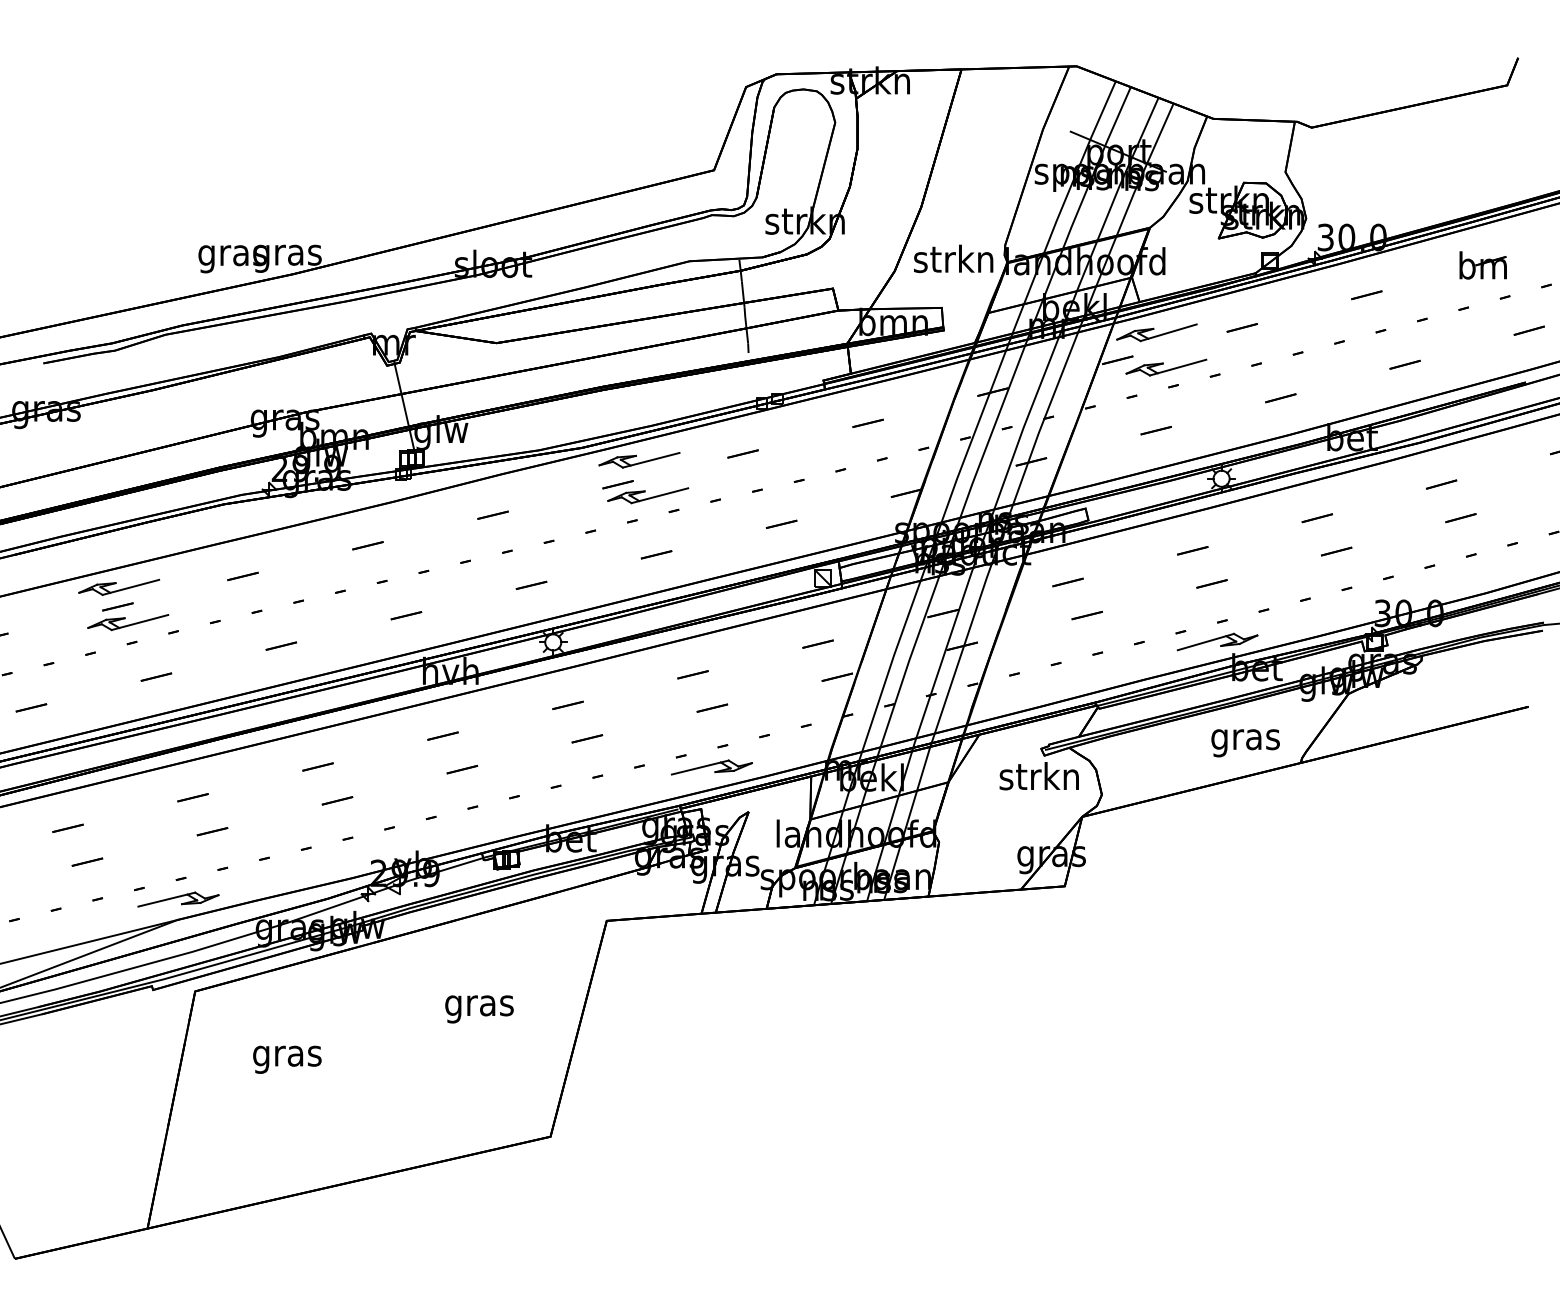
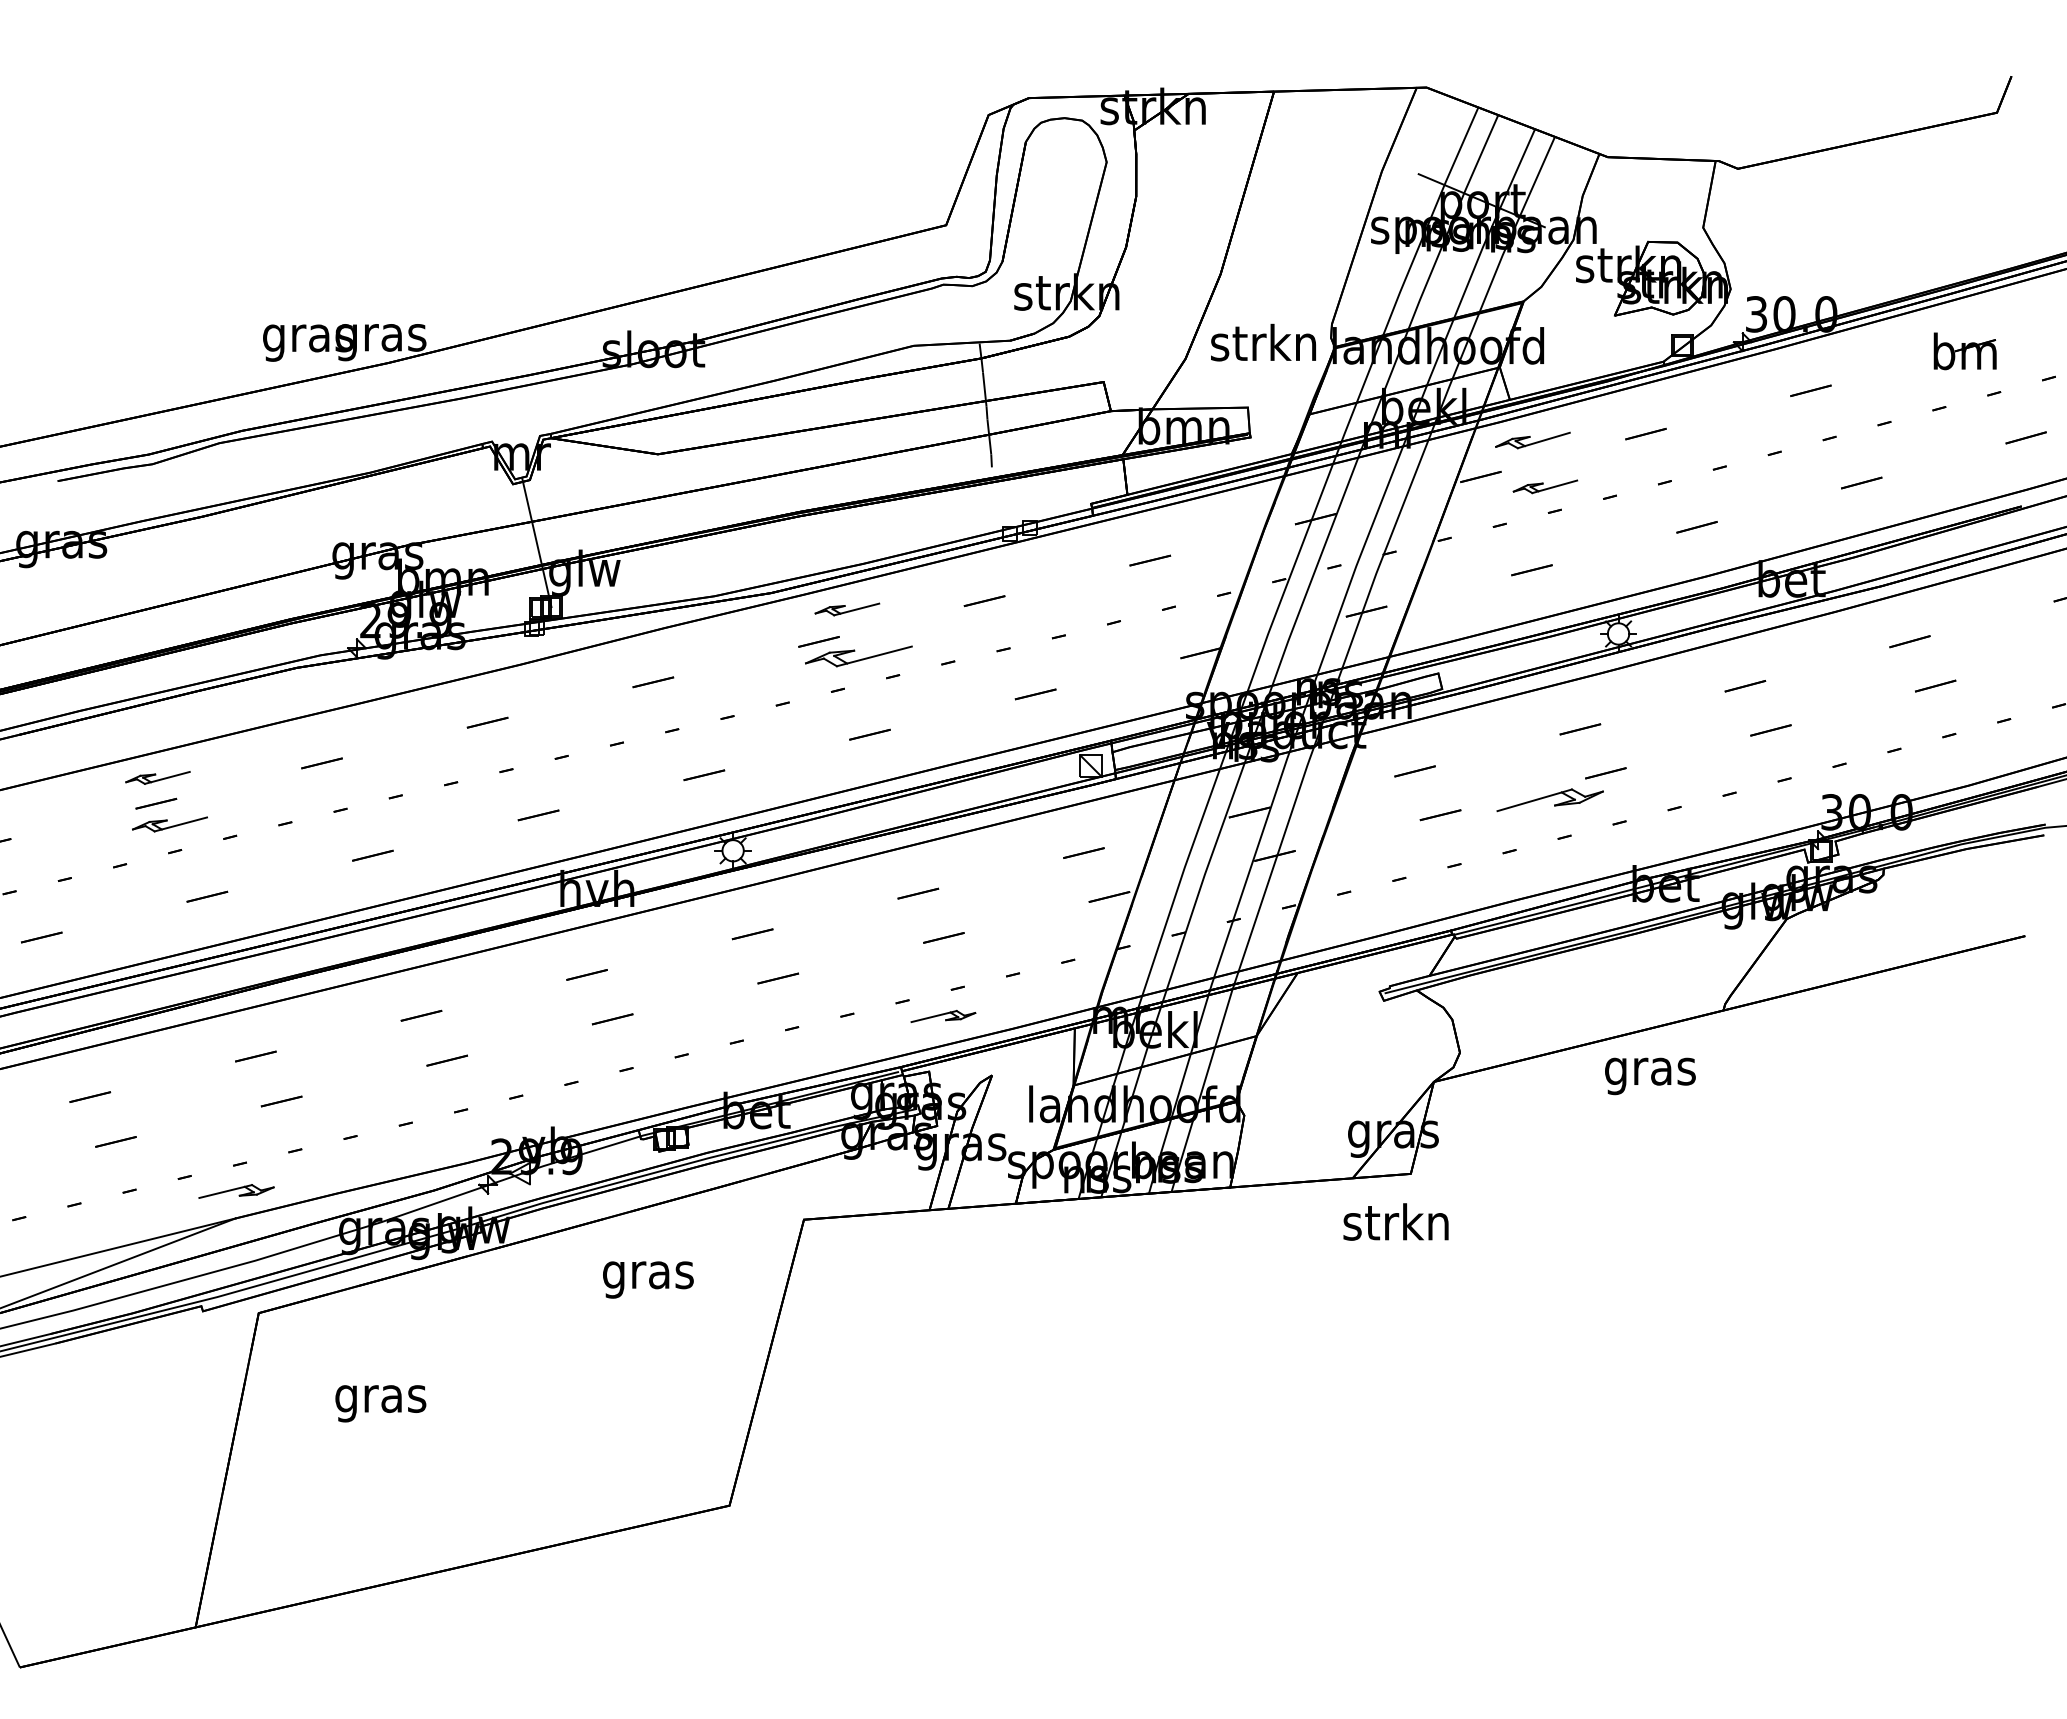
part: (1156, 332) -> (1532, 440), size x0.7
part: (1166, 367) -> (1545, 486), size x0.6
part: (639, 460) -> (847, 609), size x0.6
part: (118, 587) -> (157, 777), size x0.6
part: (127, 622) -> (169, 824), size x0.7
part: (1217, 642) -> (1549, 800), moved
text: (1245, 743) -> (1650, 1076), moved
part: (712, 767) -> (943, 1016), size x0.6
text: (1038, 775) -> (1395, 1221), moved
part: (178, 899) -> (236, 1191), size x0.7
text: (479, 1009) -> (648, 1279), moved

